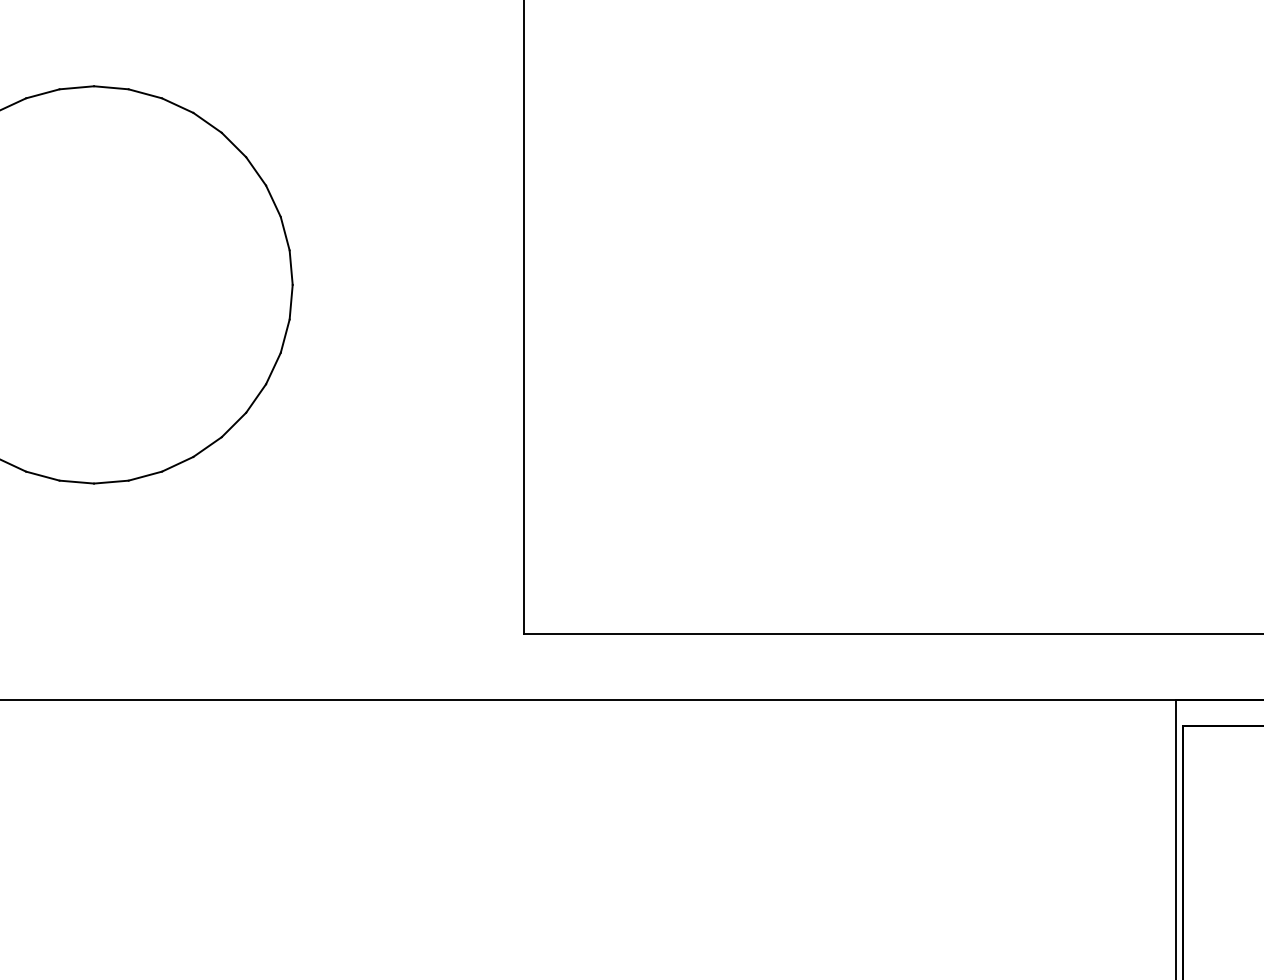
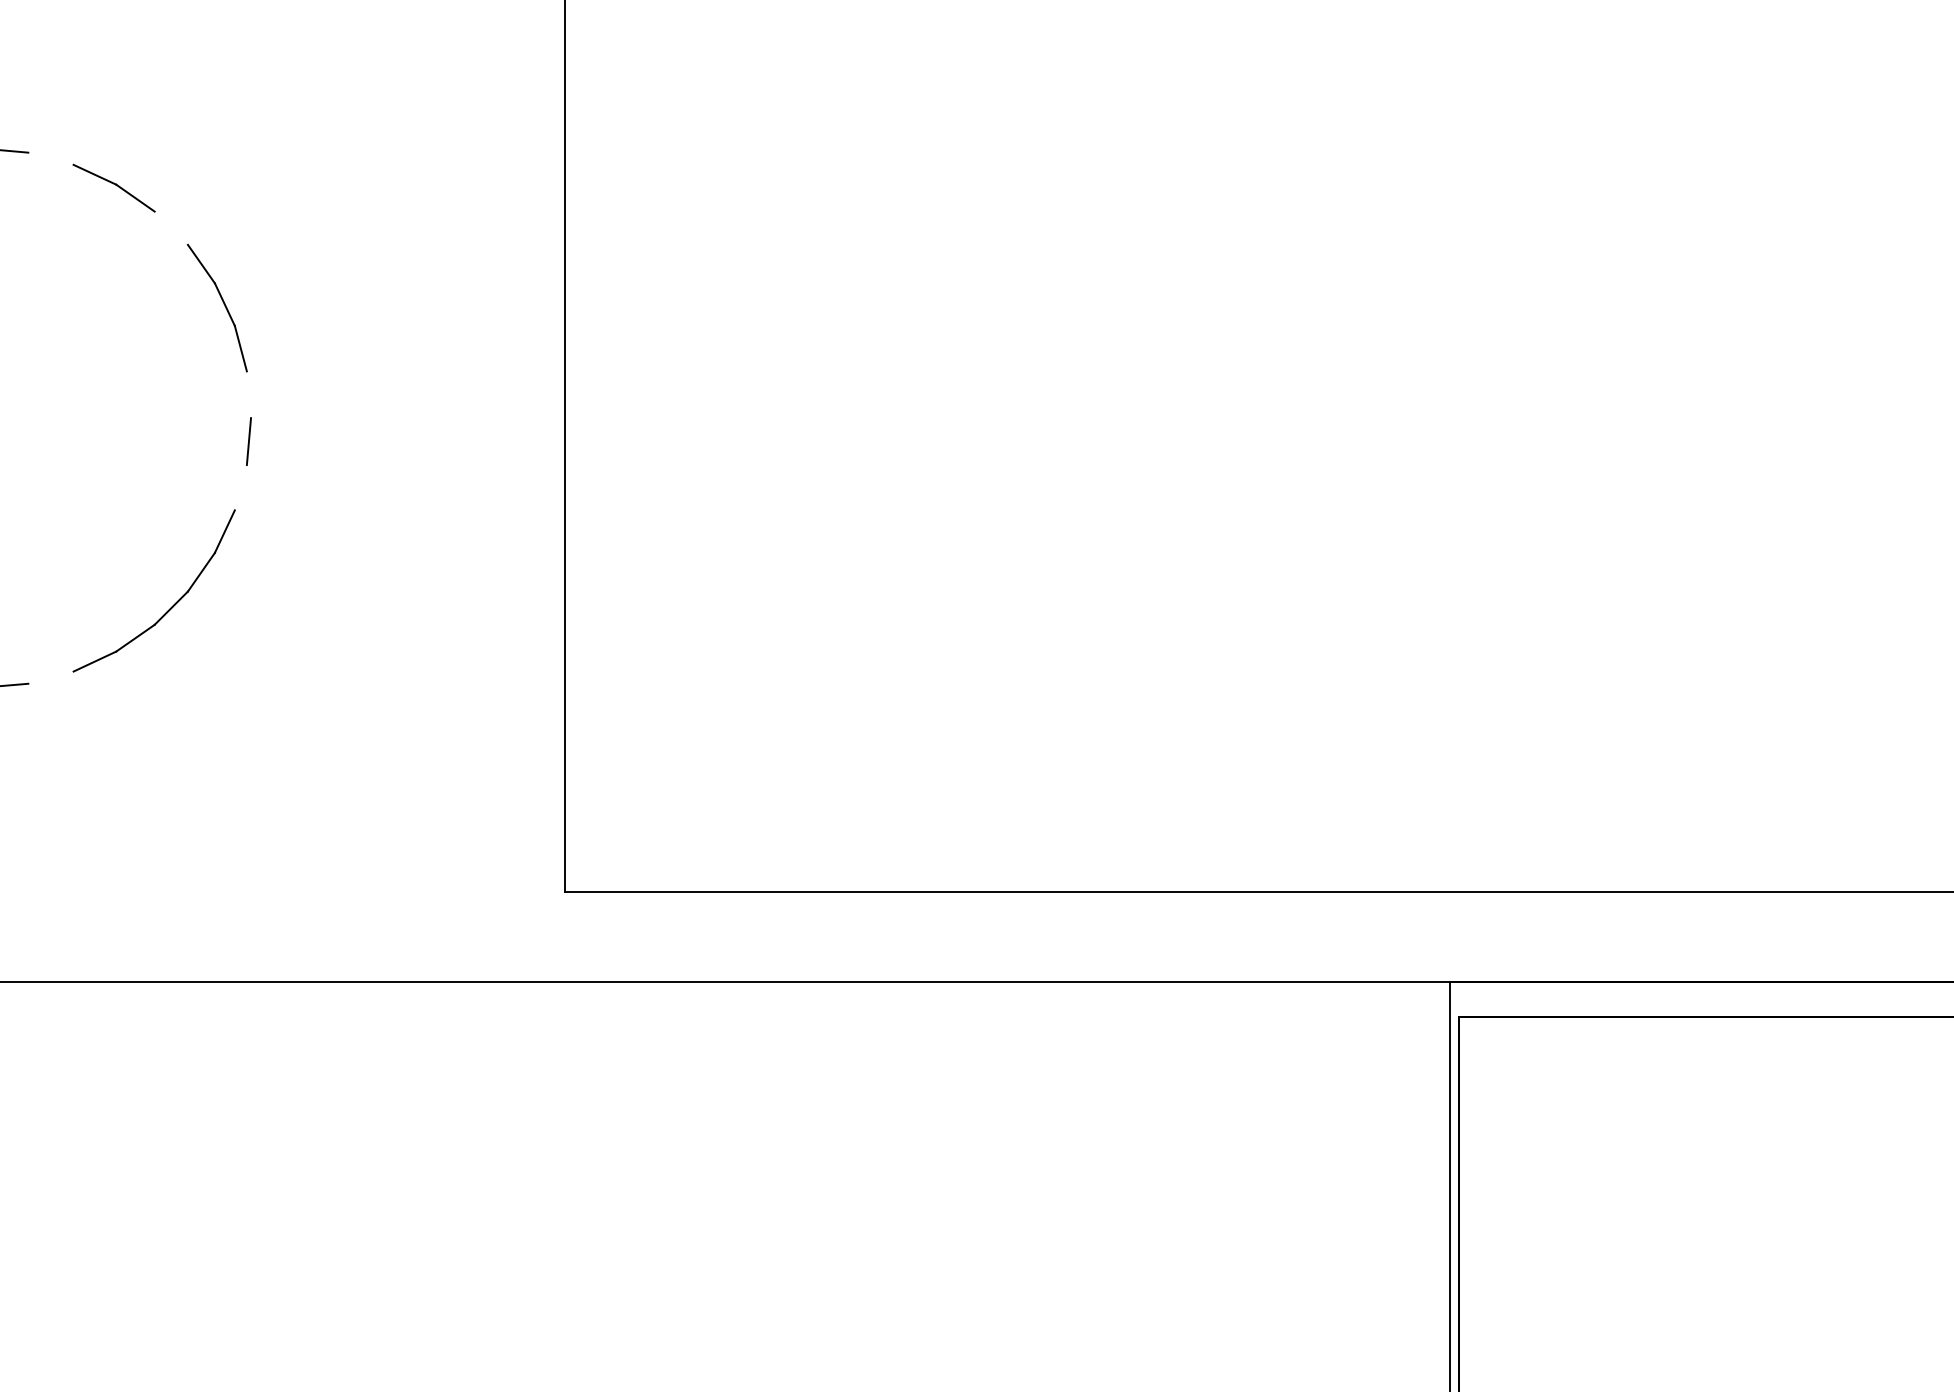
line: (144, 93) -> (50, 158), removed
line: (233, 144) -> (170, 227), removed
line: (290, 267) -> (248, 394), removed
line: (284, 336) -> (240, 487), removed
line: (144, 476) -> (50, 677), removed

